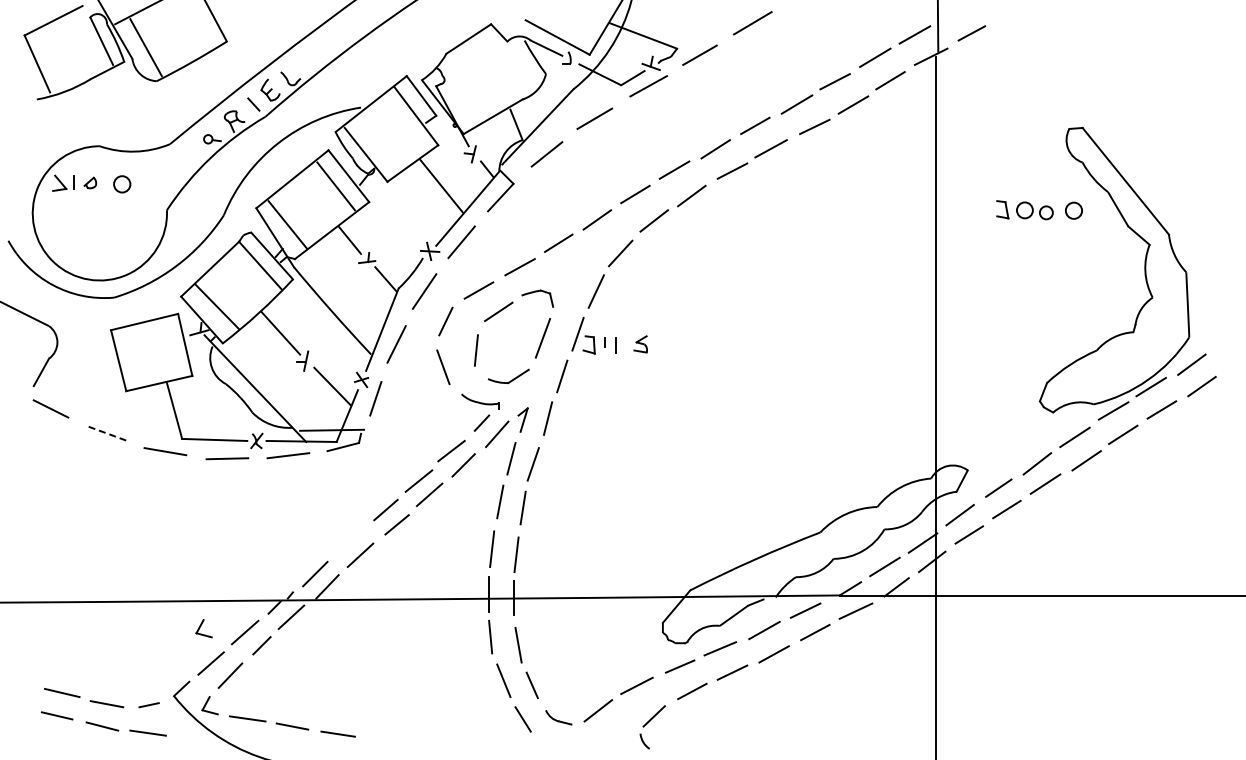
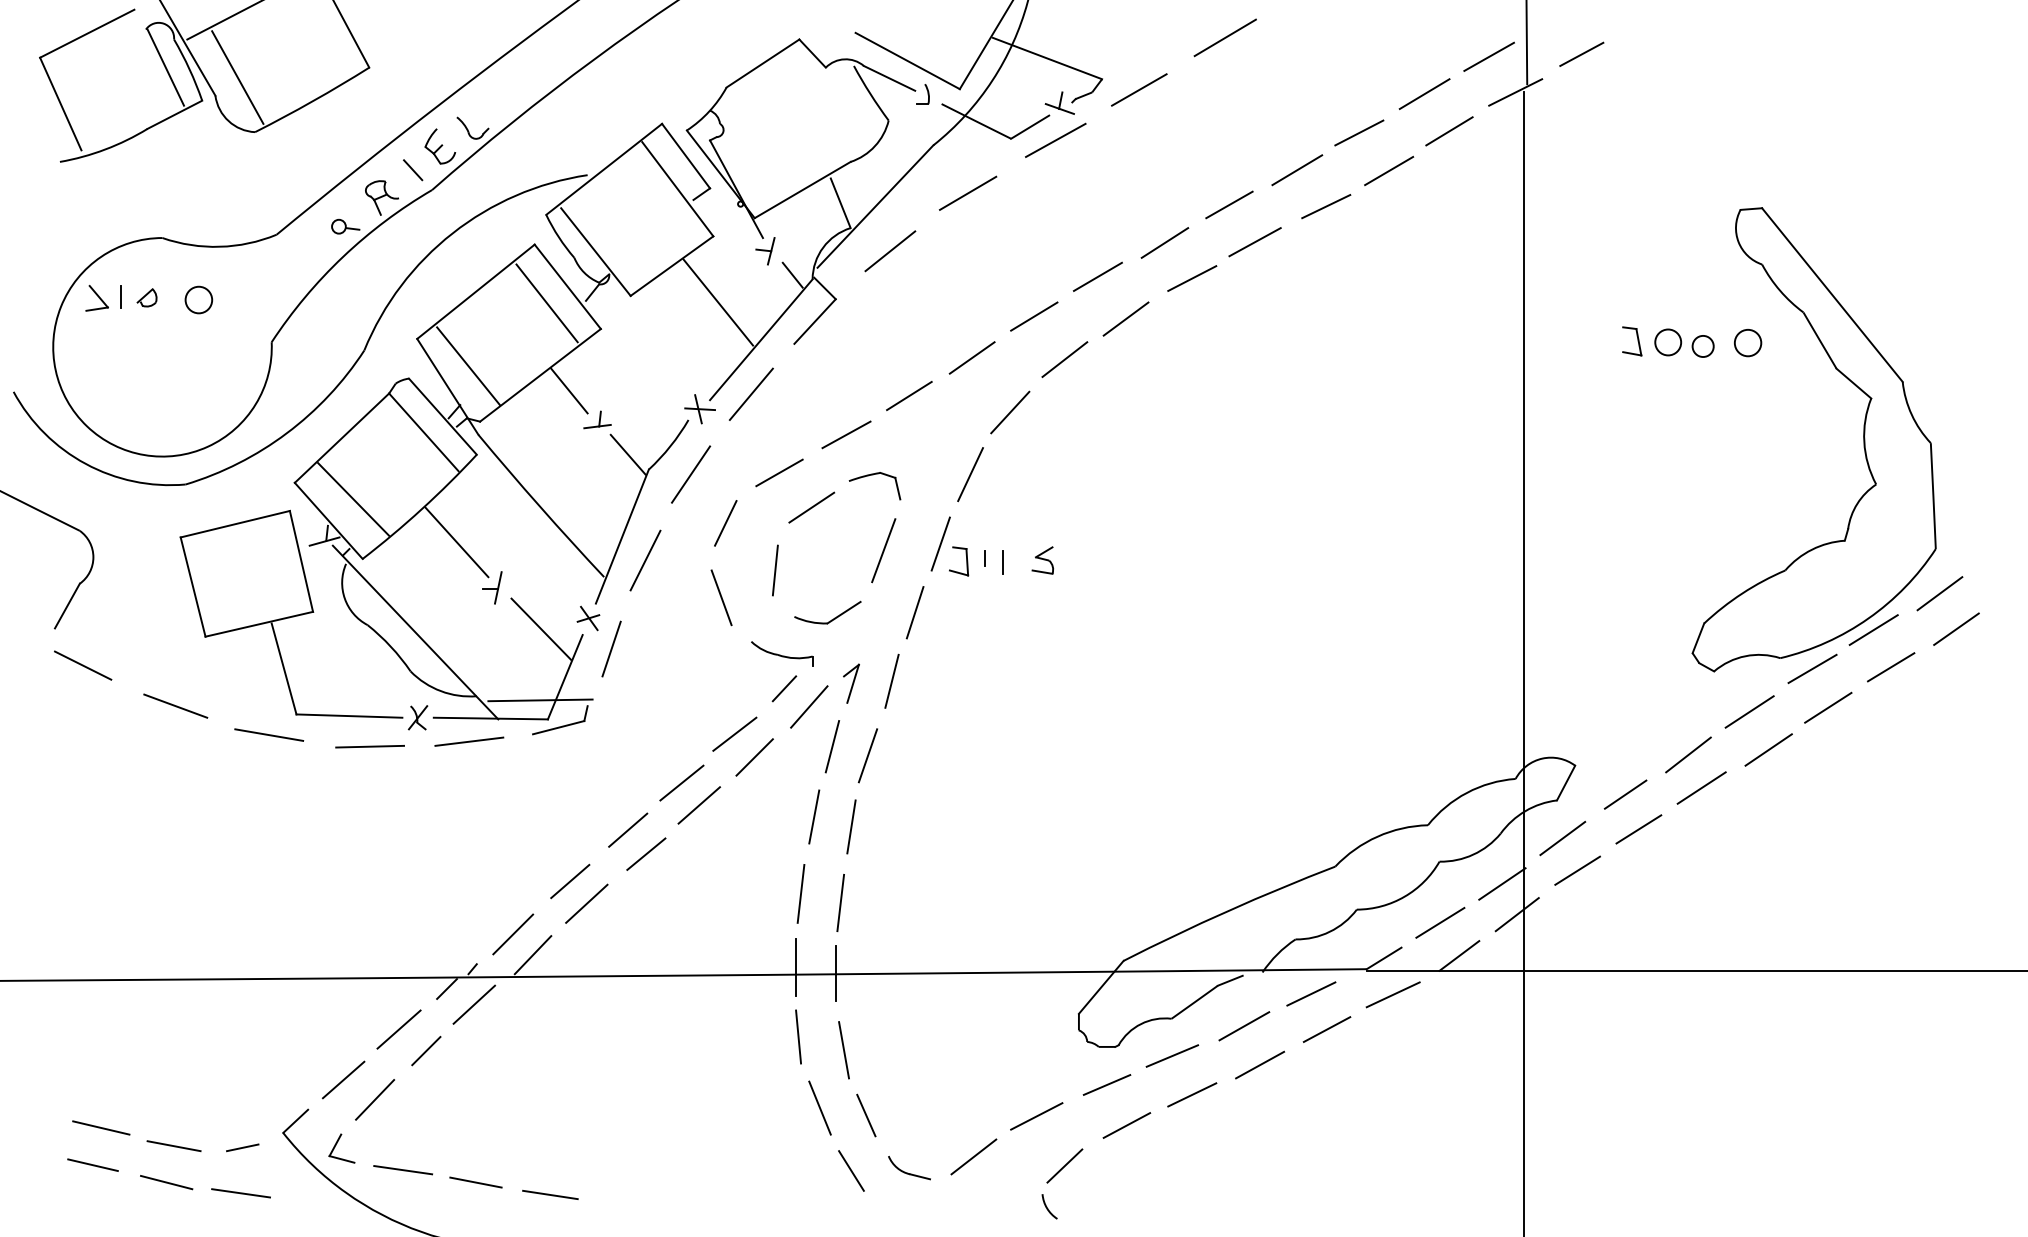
line: (108, 433) -> (176, 705), dashed -> solid
line: (350, 541) -> (570, 881), added
part: (203, 628) -> (331, 1022), removed

